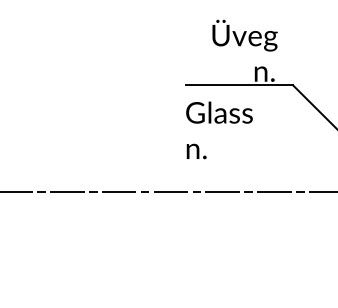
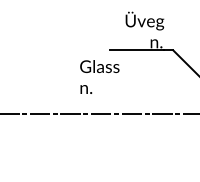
text: (218, 129) -> (99, 76), moved

